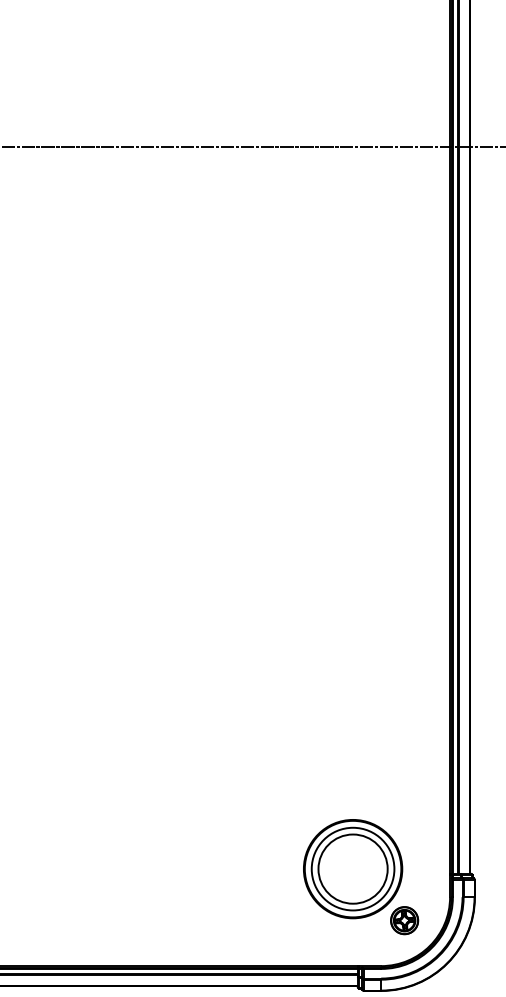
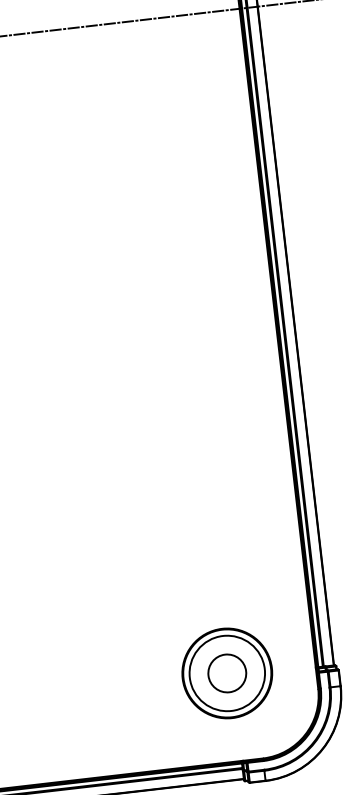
circle: (352, 868) -> (226, 672), size x0.6
part: (404, 920) -> (279, 714), removed

